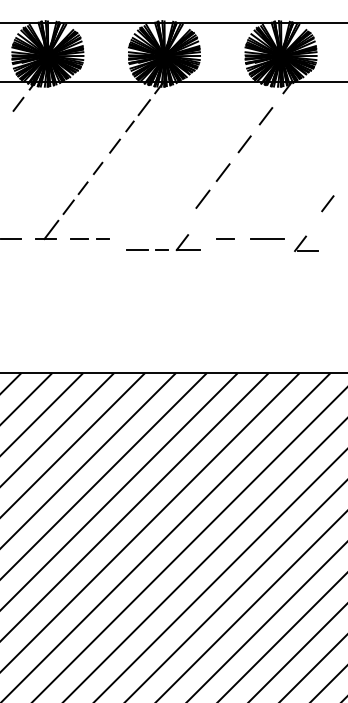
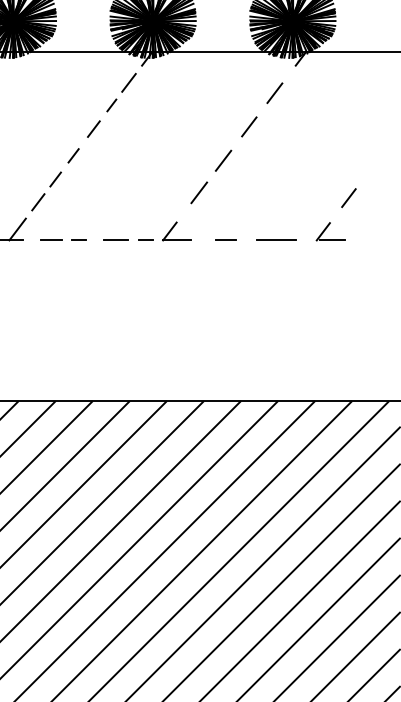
part: (306, 243) -> (330, 231), moved
part: (163, 249) -> (147, 239), moved

